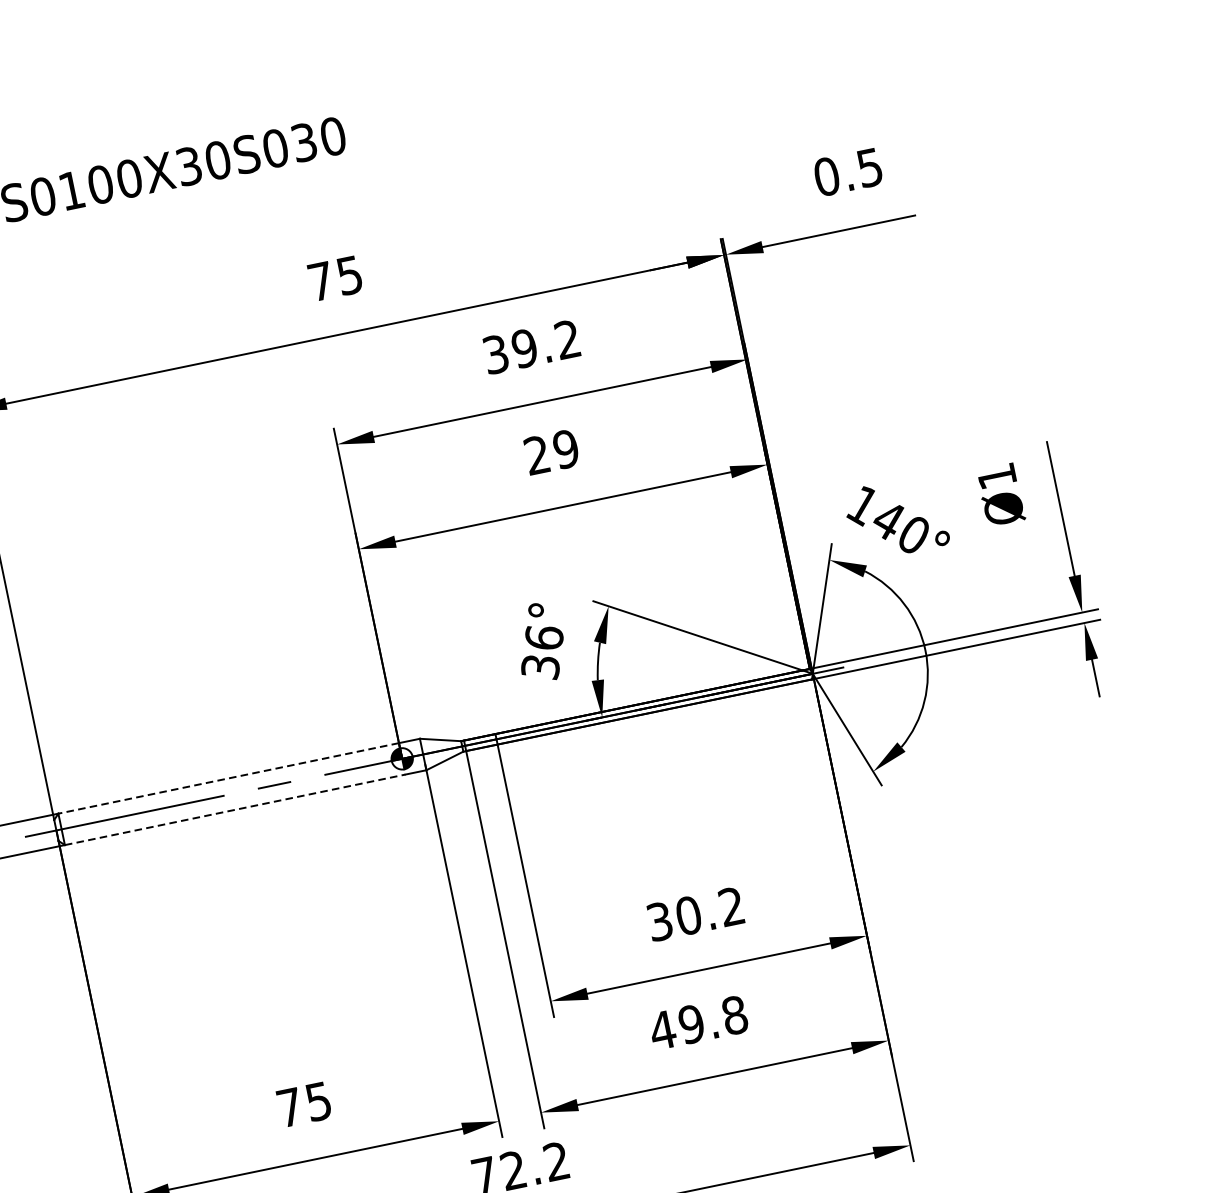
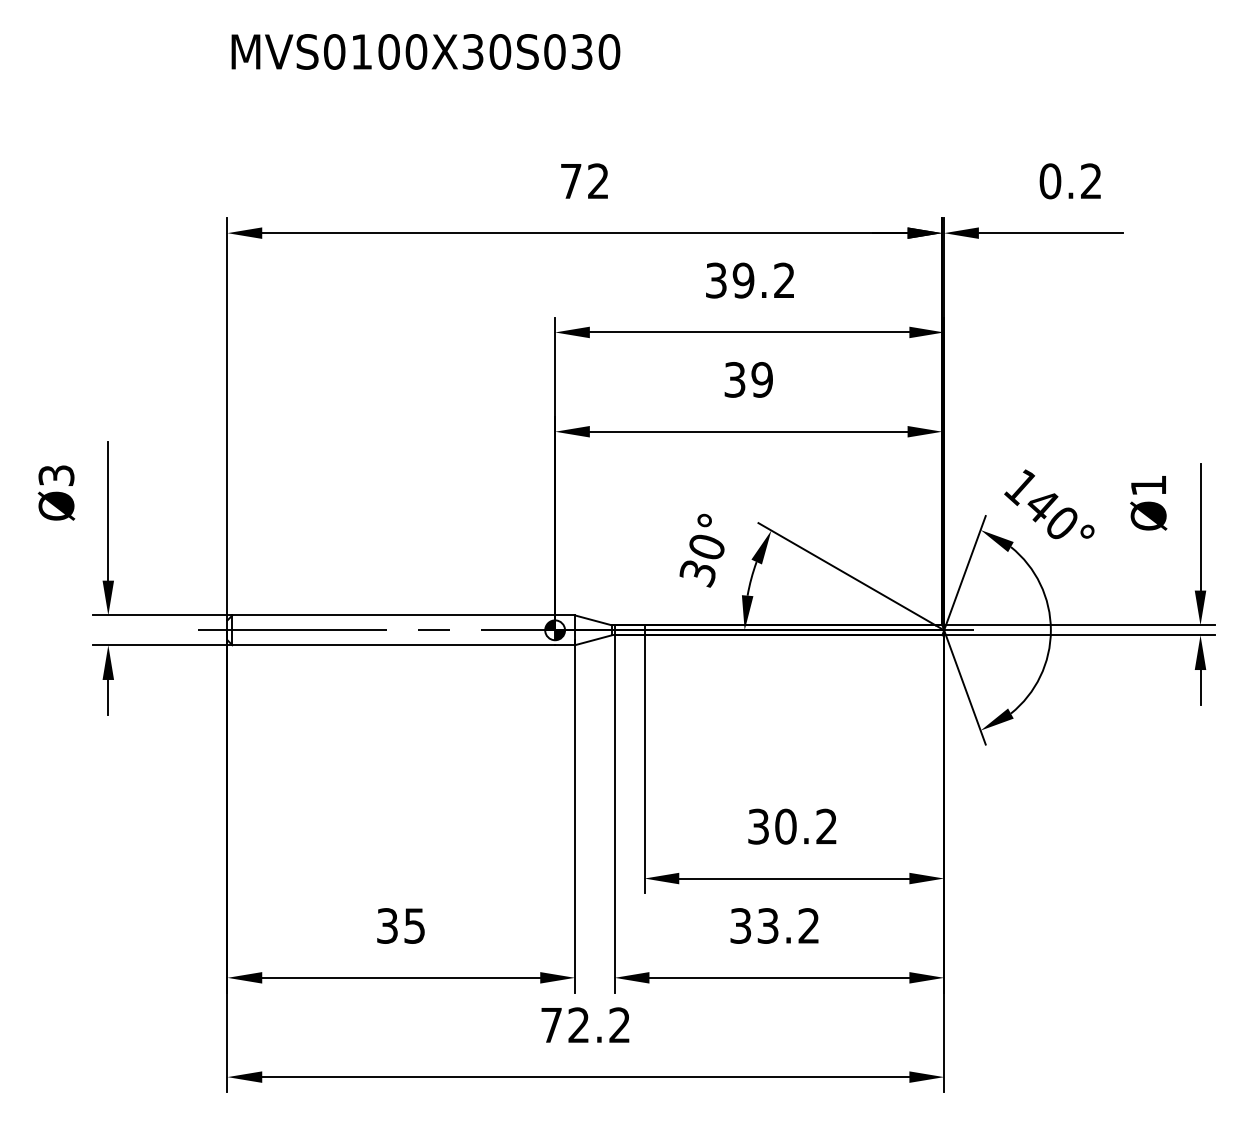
text: (870, 167) -> (1091, 181), 0.5 -> 0.2
text: (349, 275) -> (598, 181), 75 -> 72
text: (536, 454) -> (734, 379), 29 -> 39
text: (543, 637) -> (706, 546), 36° -> 30°
line: (228, 778) -> (393, 615), dashed -> solid
line: (236, 809) -> (394, 645), dashed -> solid
text: (698, 1022) -> (774, 925), 49.8 -> 33.2
text: (289, 1107) -> (387, 925), 75 -> 35

